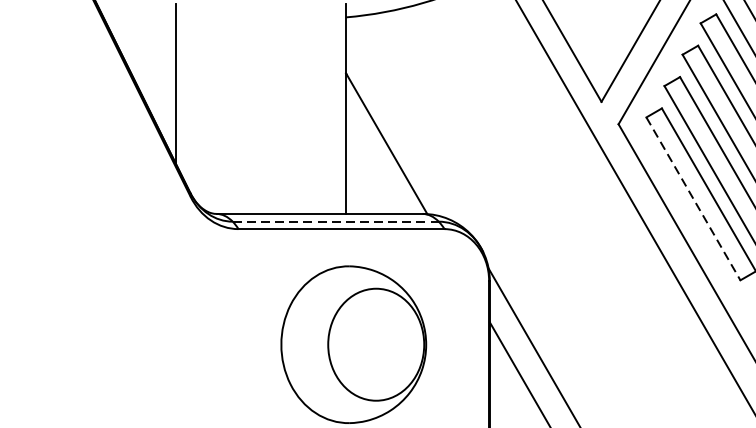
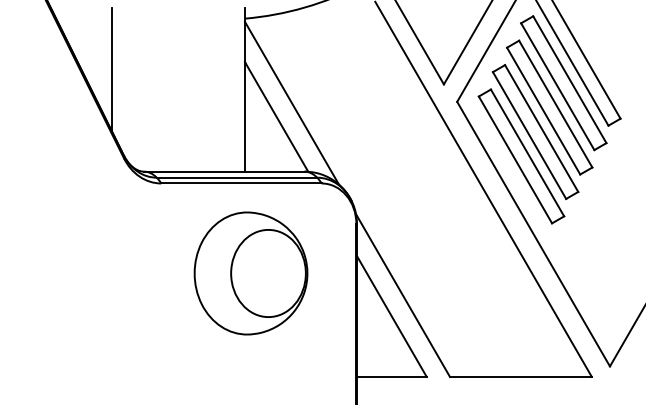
line: (405, 125) -> (291, 102), added
line: (693, 199) -> (515, 160), dashed -> solid
line: (336, 221) -> (237, 177), dashed -> solid

